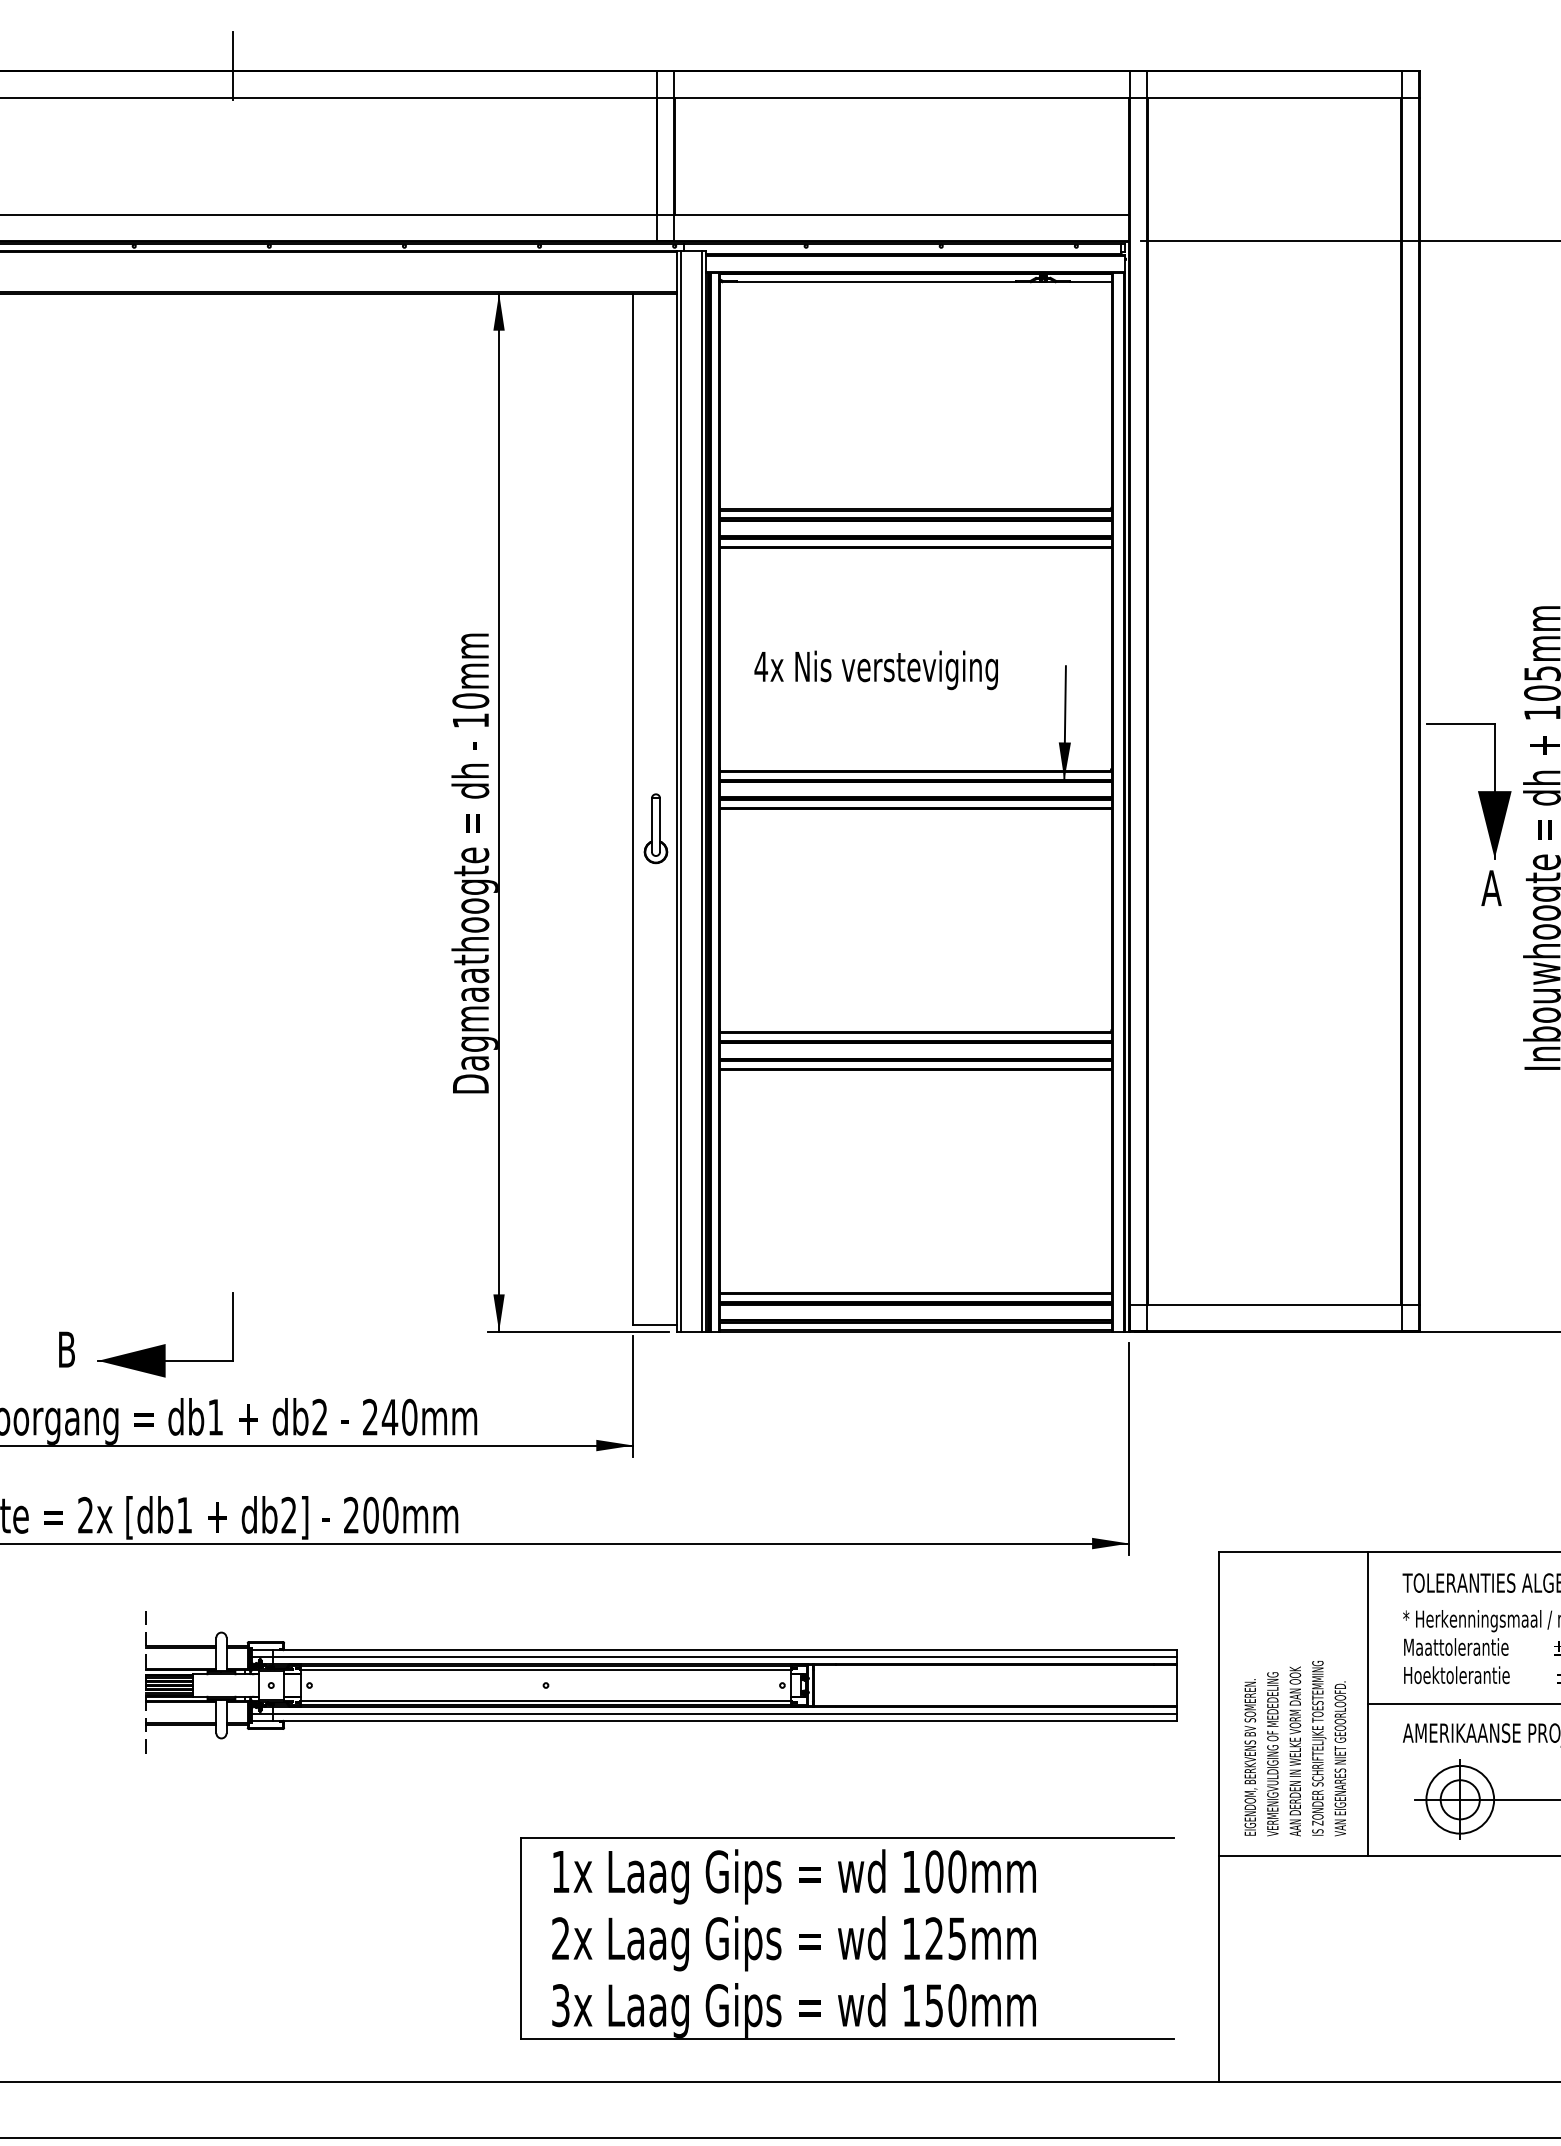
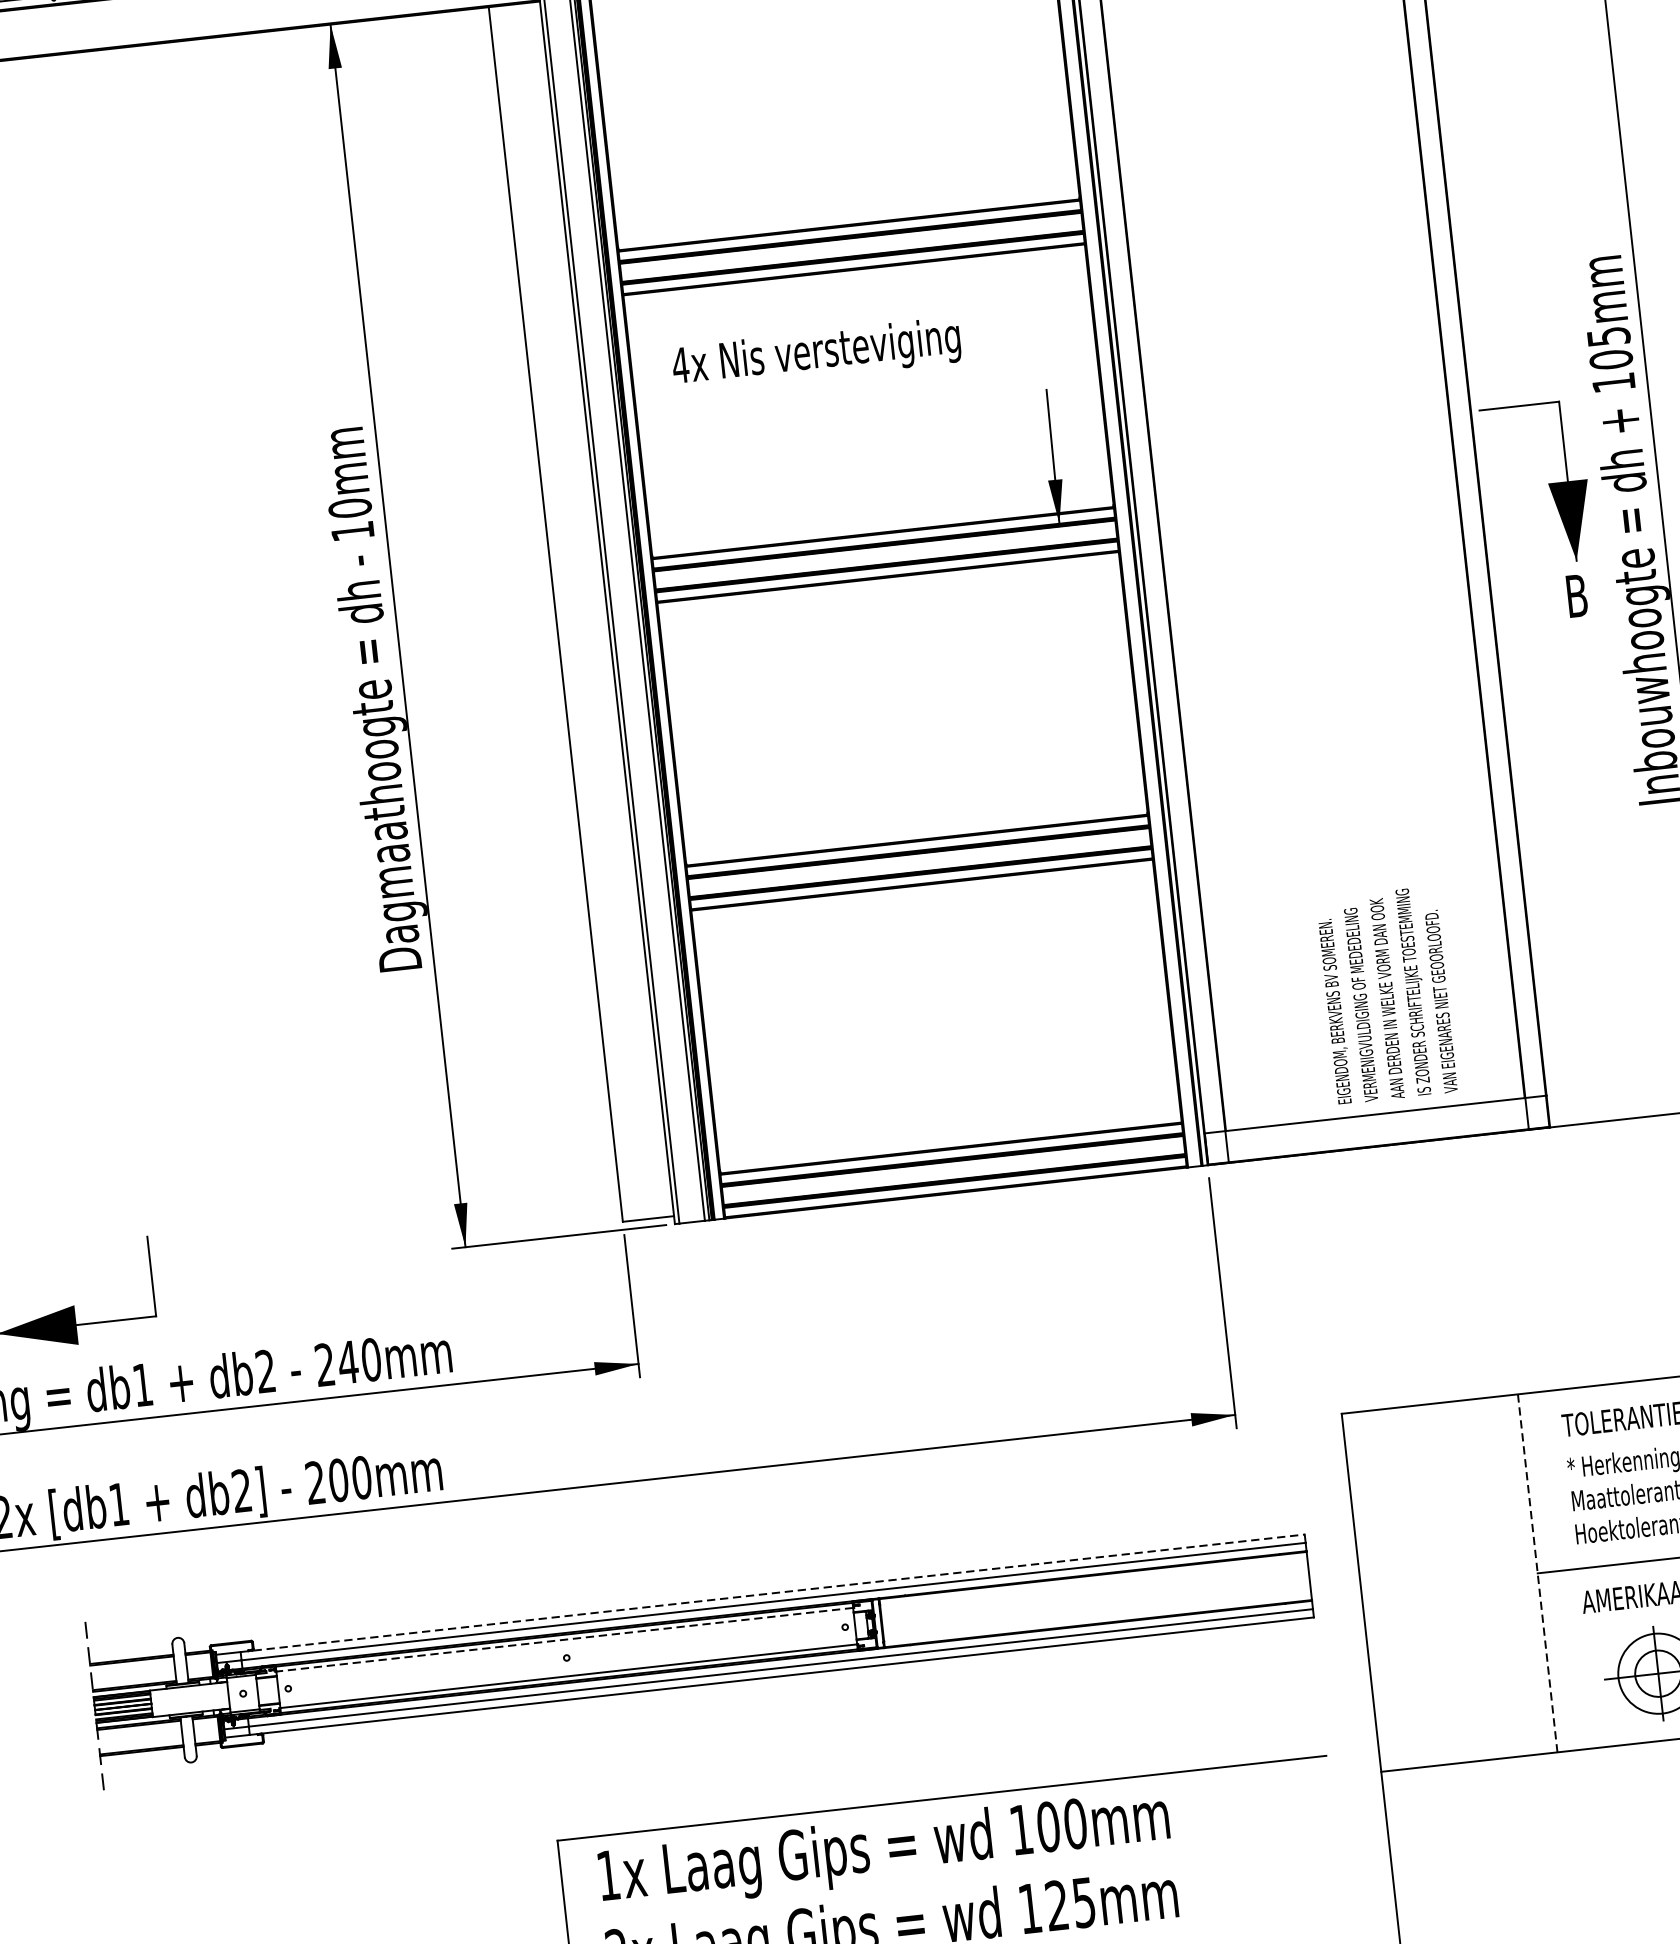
text: (875, 670) -> (815, 354), moved
part: (655, 828) -> (584, 634), removed
text: (1491, 887) -> (1576, 595), A -> B
line: (724, 1650) -> (772, 1593), solid -> dashed
line: (546, 1670) -> (565, 1640), solid -> dashed
line: (1368, 1704) -> (1537, 1573), solid -> dashed
text: (1295, 1748) -> (1387, 995), moved

